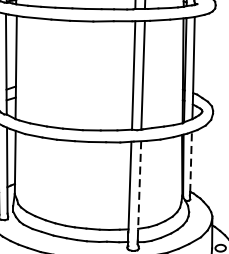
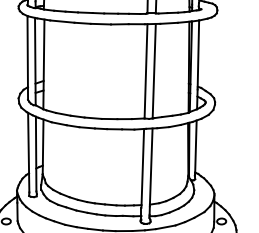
line: (190, 161) -> (195, 146), dashed -> solid
line: (139, 186) -> (151, 167), dashed -> solid

